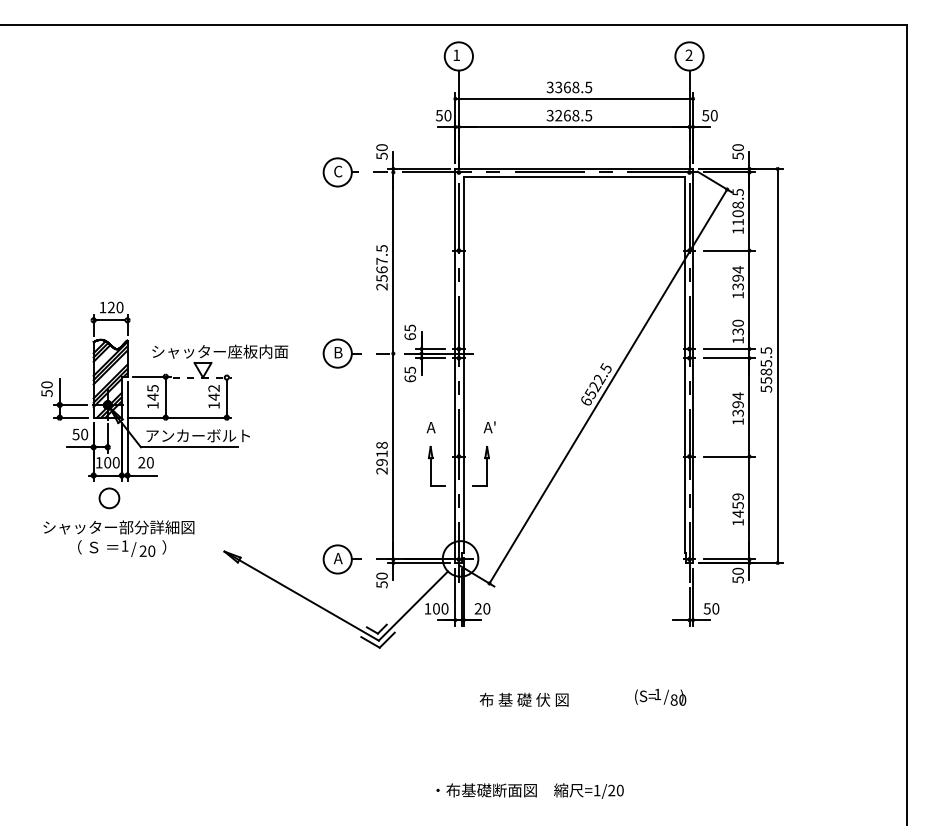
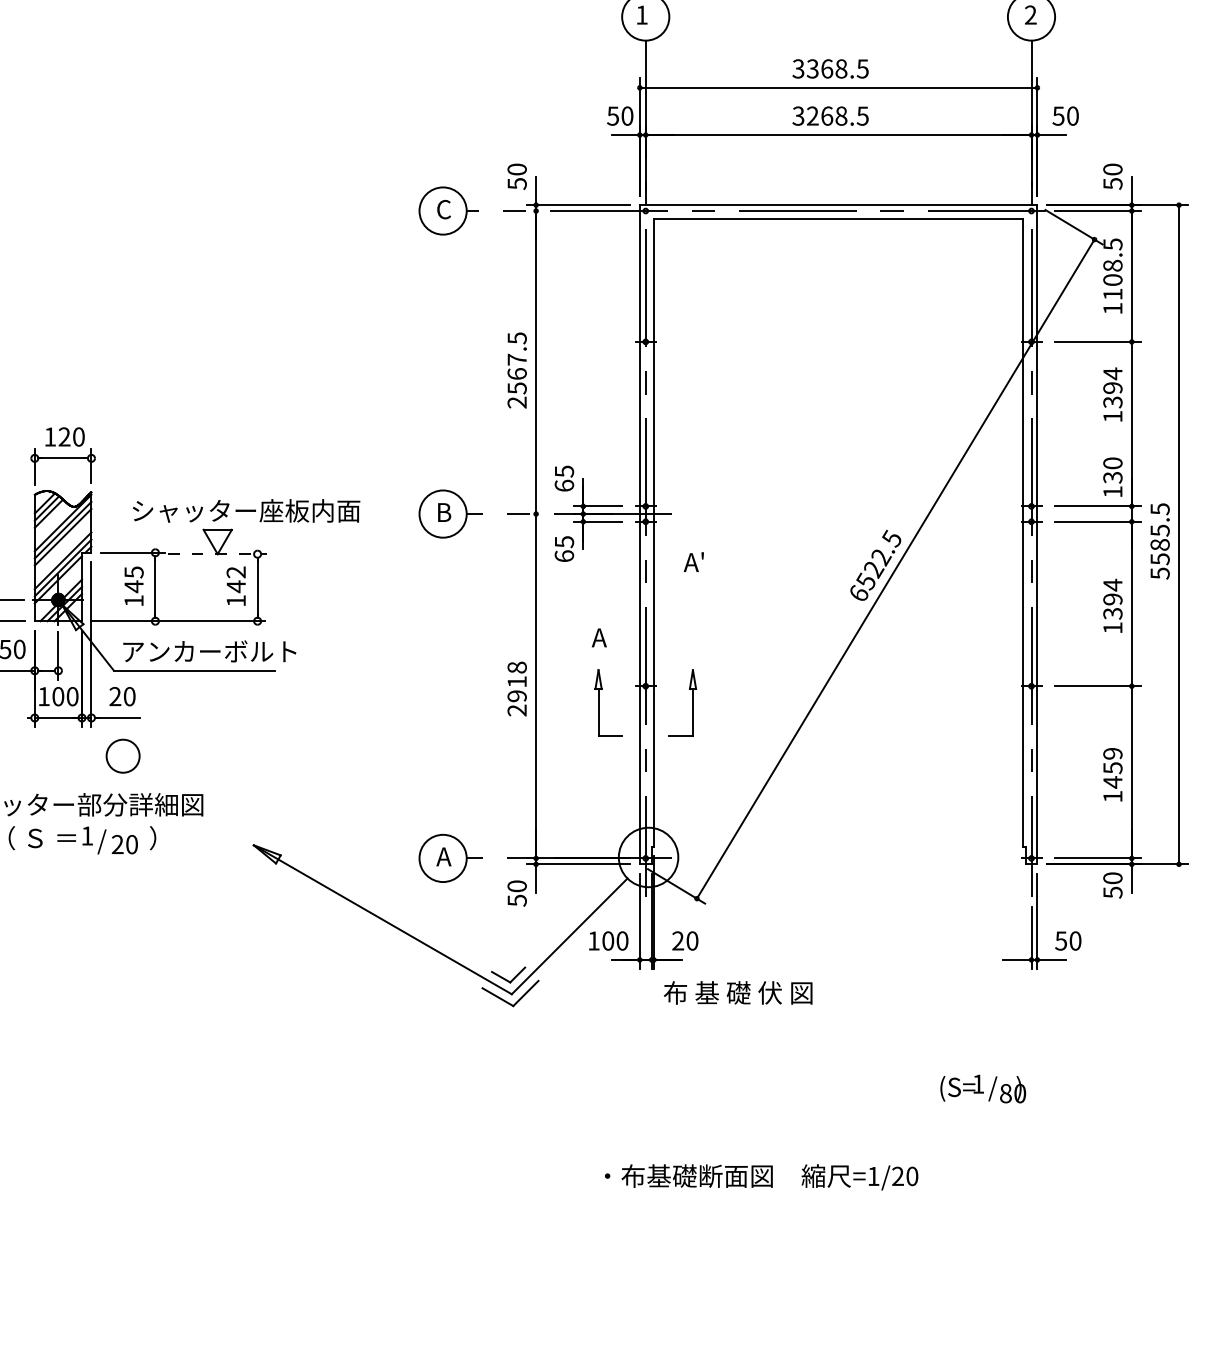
text: (489, 427) -> (693, 562), moved
circle: (109, 498) -> (123, 756), moved
text: (523, 699) -> (737, 992), moved
text: (529, 790) -> (760, 1176), moved

